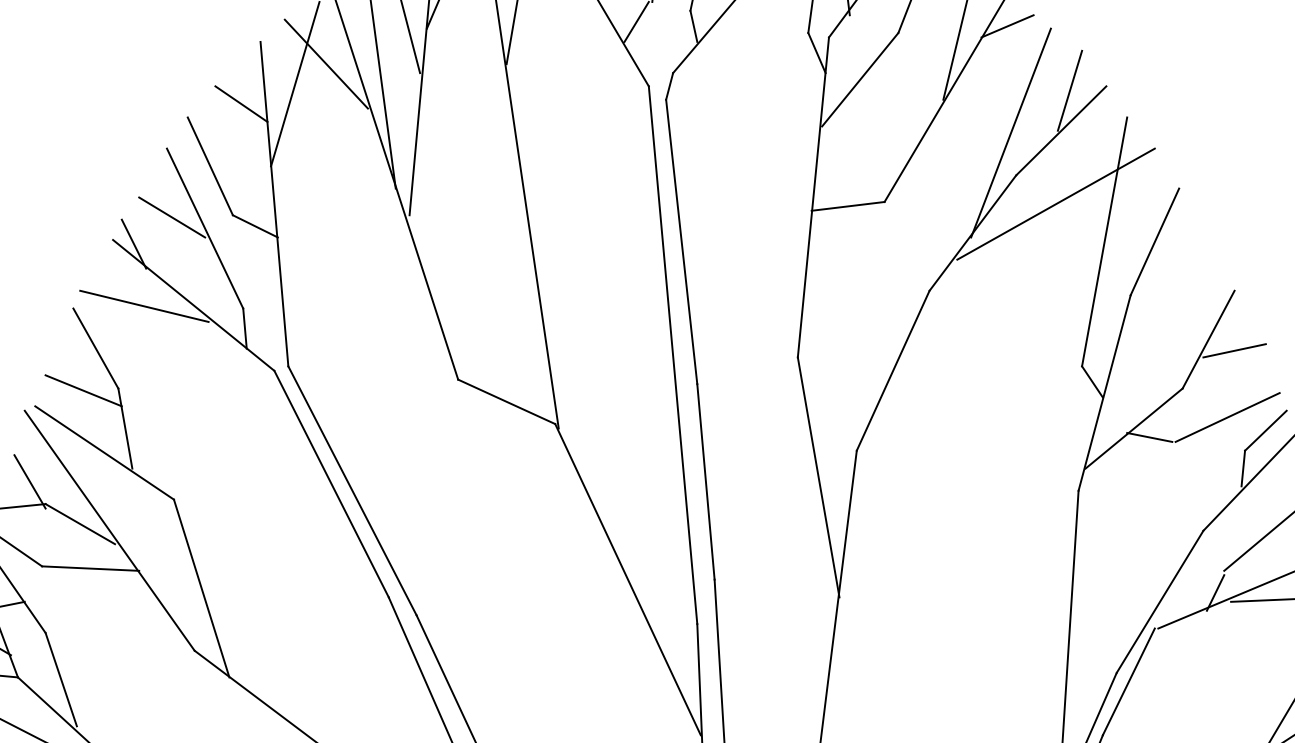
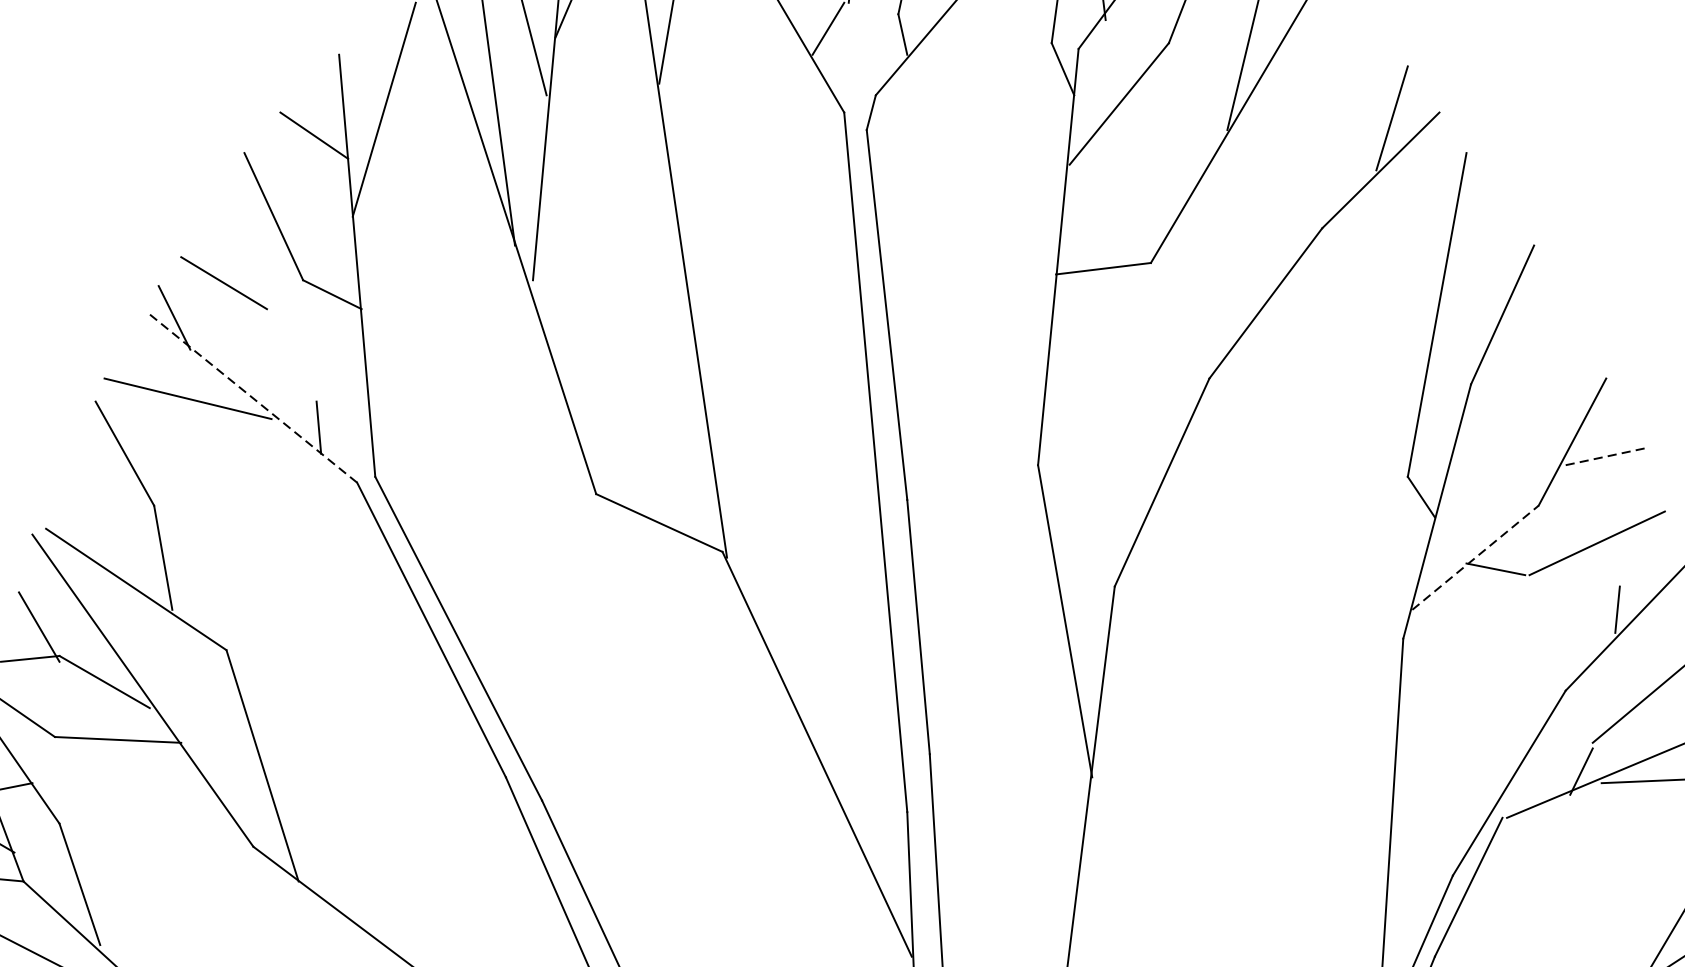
line: (1007, 26) -> (1310, 34), removed
line: (325, 63) -> (423, 82), removed
line: (1010, 132) -> (1314, 172), removed
line: (1055, 203) -> (1373, 264), removed
line: (204, 228) -> (266, 297), removed
line: (193, 305) -> (251, 397), solid -> dashed
line: (1234, 350) -> (1606, 456), solid -> dashed
line: (83, 390) -> (108, 508), removed
line: (1134, 428) -> (1476, 557), solid -> dashed
line: (1265, 430) -> (1646, 560), removed

